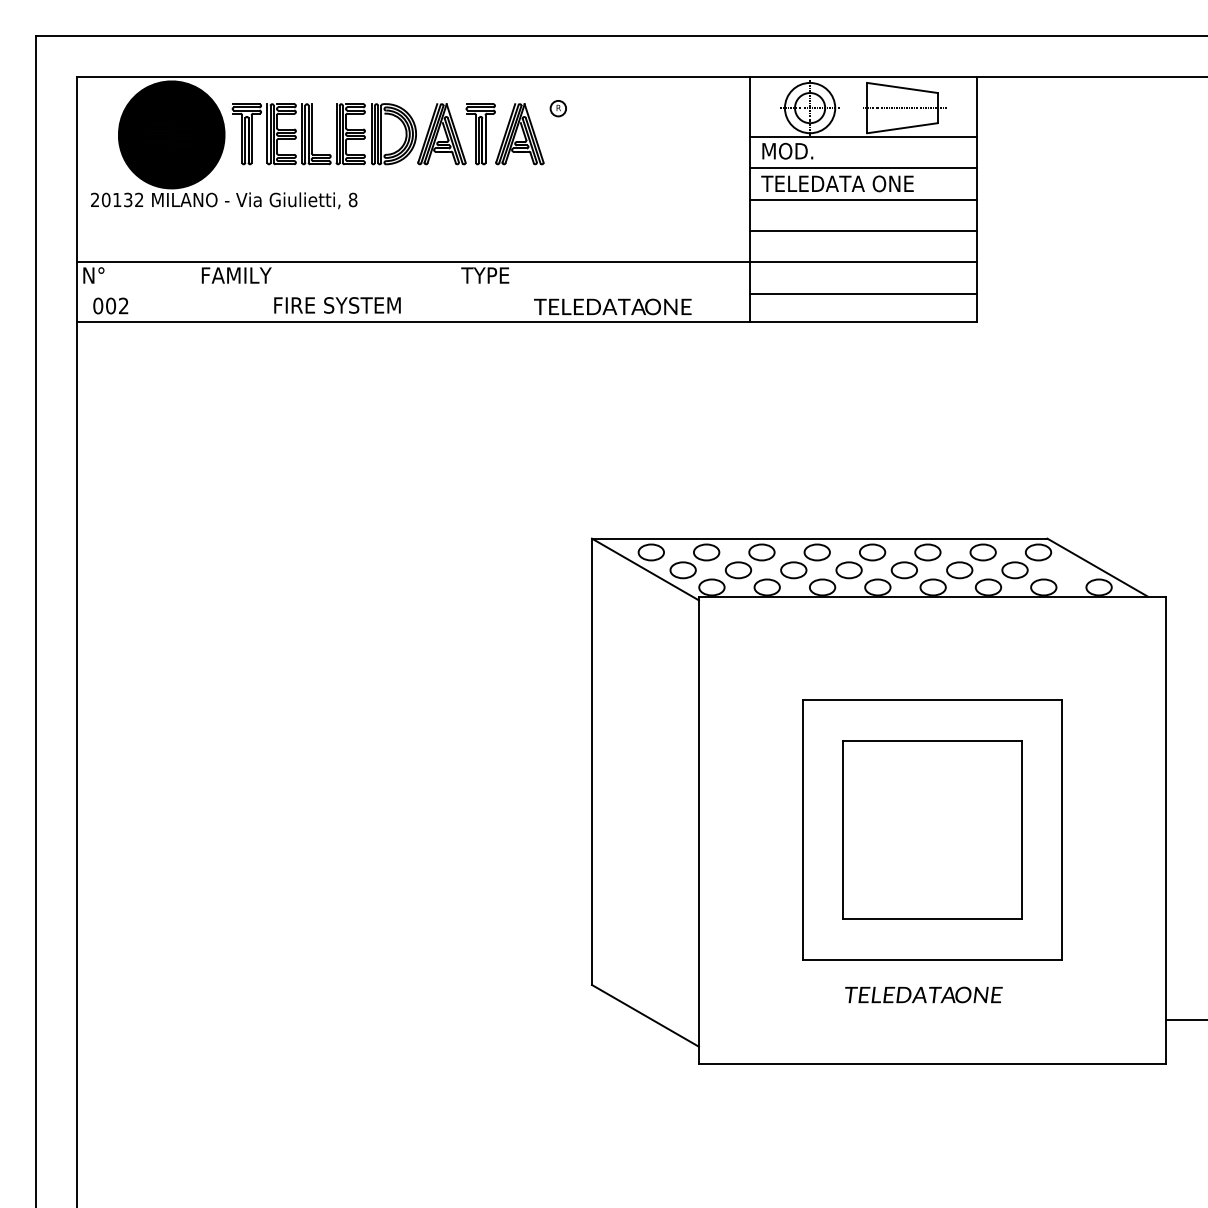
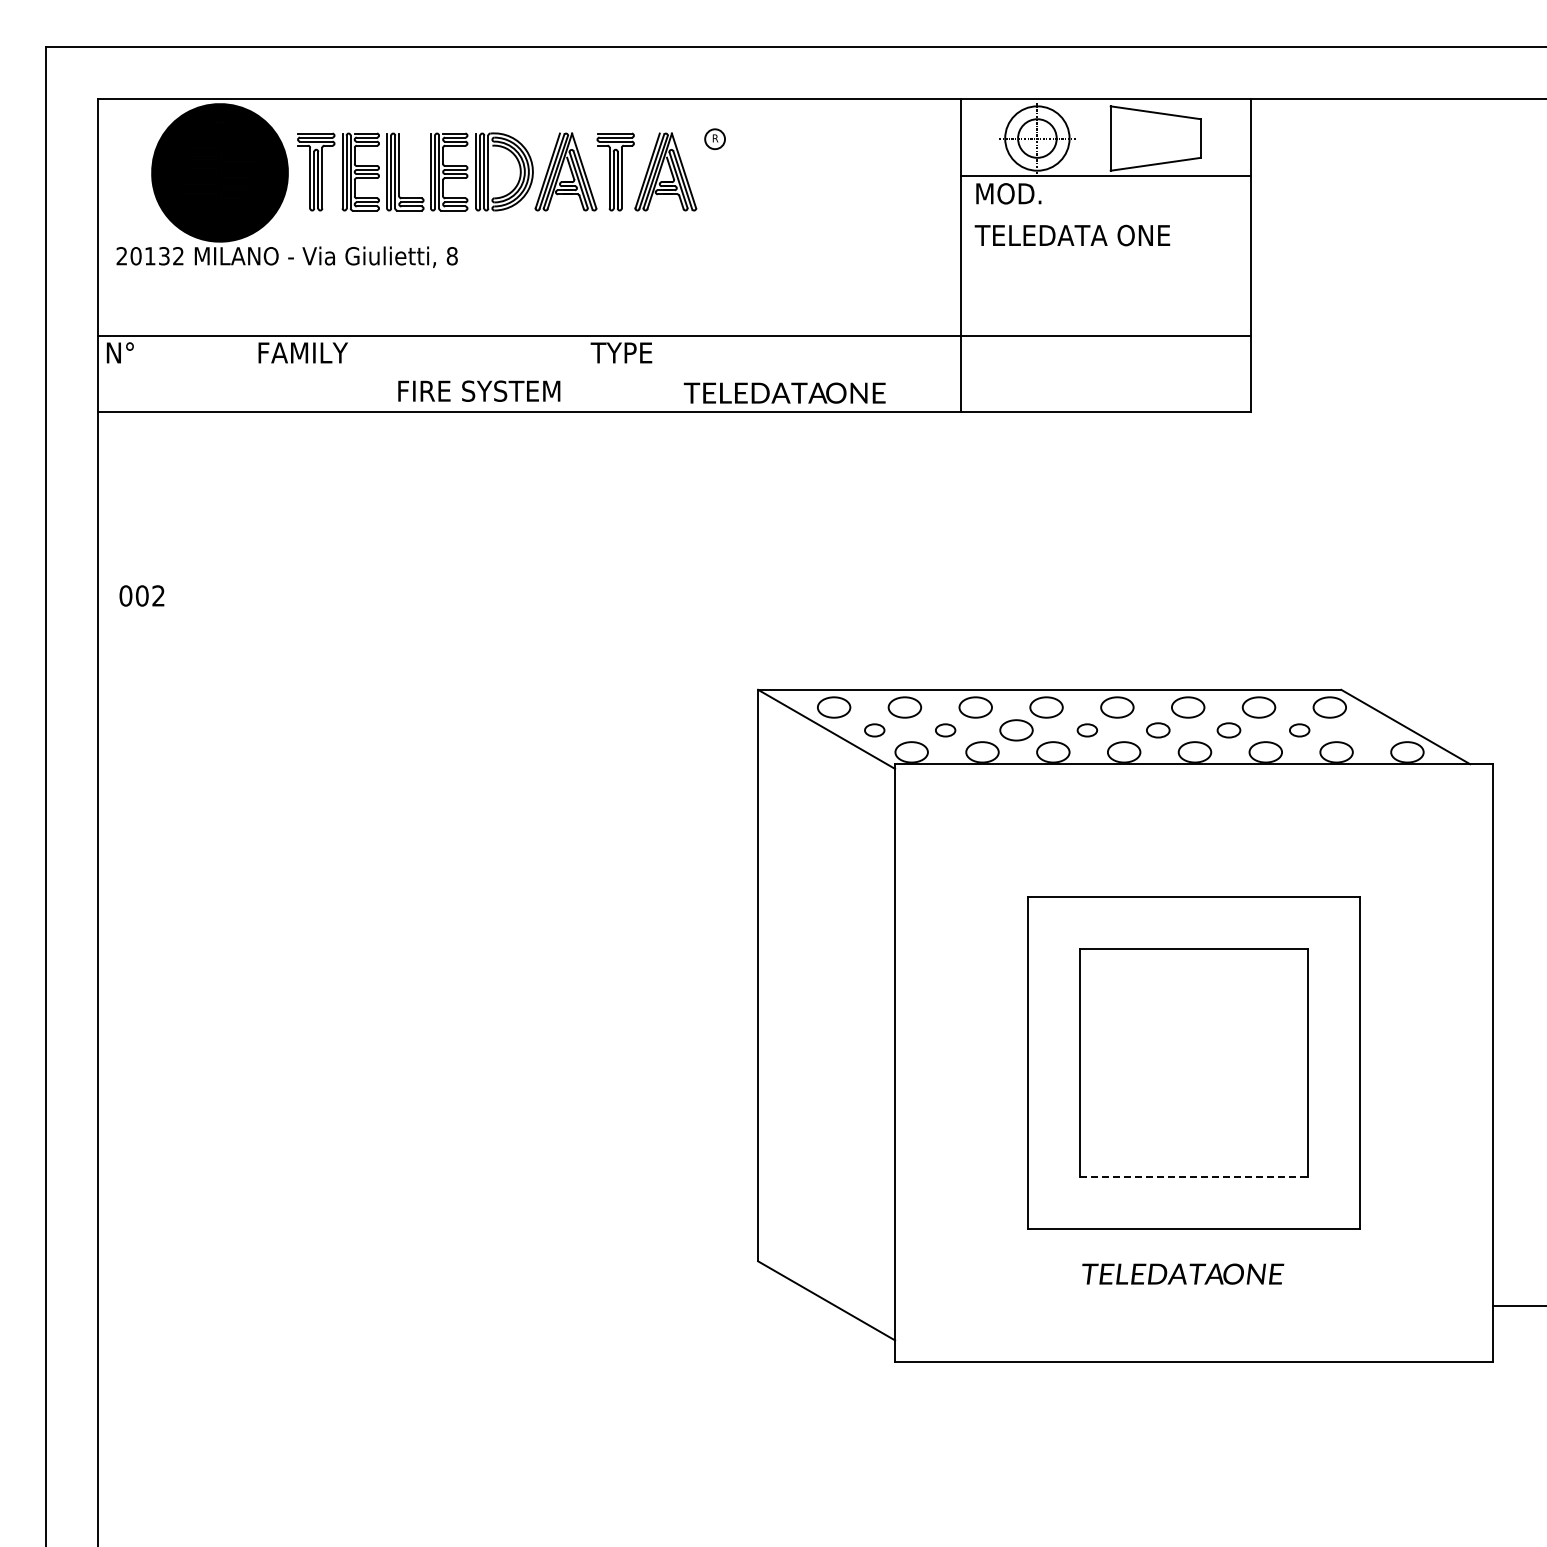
line: (904, 108) -> (1158, 138), removed
line: (863, 168) -> (1105, 215), removed
line: (863, 199) -> (1105, 255), removed
line: (863, 231) -> (1105, 296), removed
line: (863, 293) -> (1105, 376), removed
text: (337, 304) -> (479, 390), moved
text: (110, 305) -> (141, 595), moved
part: (682, 570) -> (874, 730), size x0.6
part: (738, 570) -> (945, 730), size x0.6
part: (849, 570) -> (1087, 730), size x0.6
part: (904, 570) -> (1158, 730), size x0.7
part: (959, 570) -> (1228, 730), size x0.7
part: (1014, 570) -> (1299, 730), size x0.6
line: (932, 919) -> (1194, 1177), solid -> dashed

